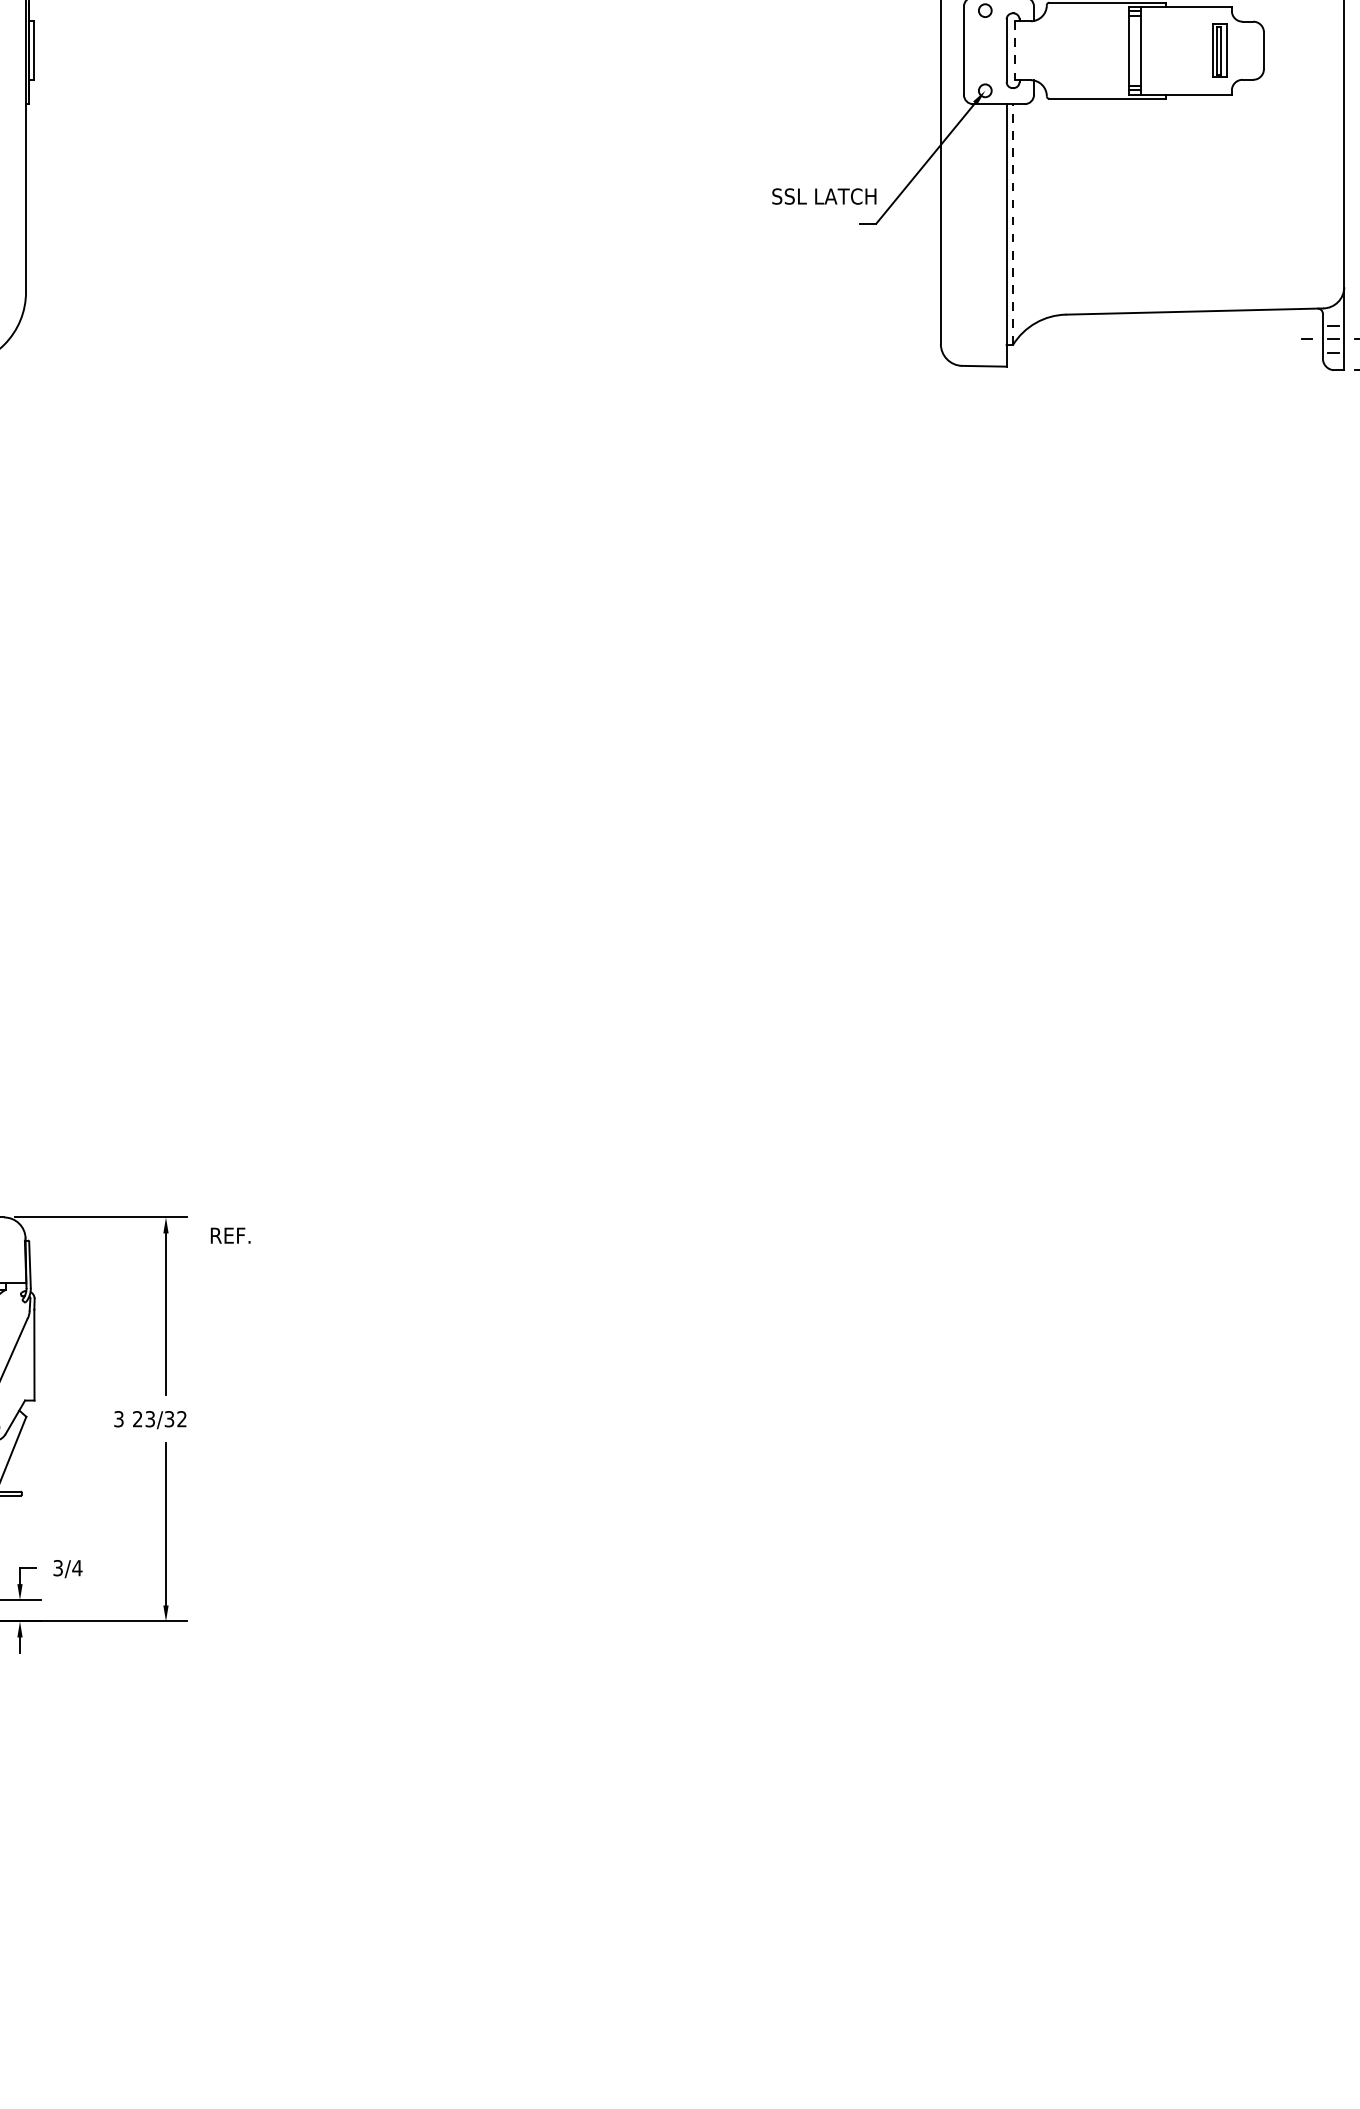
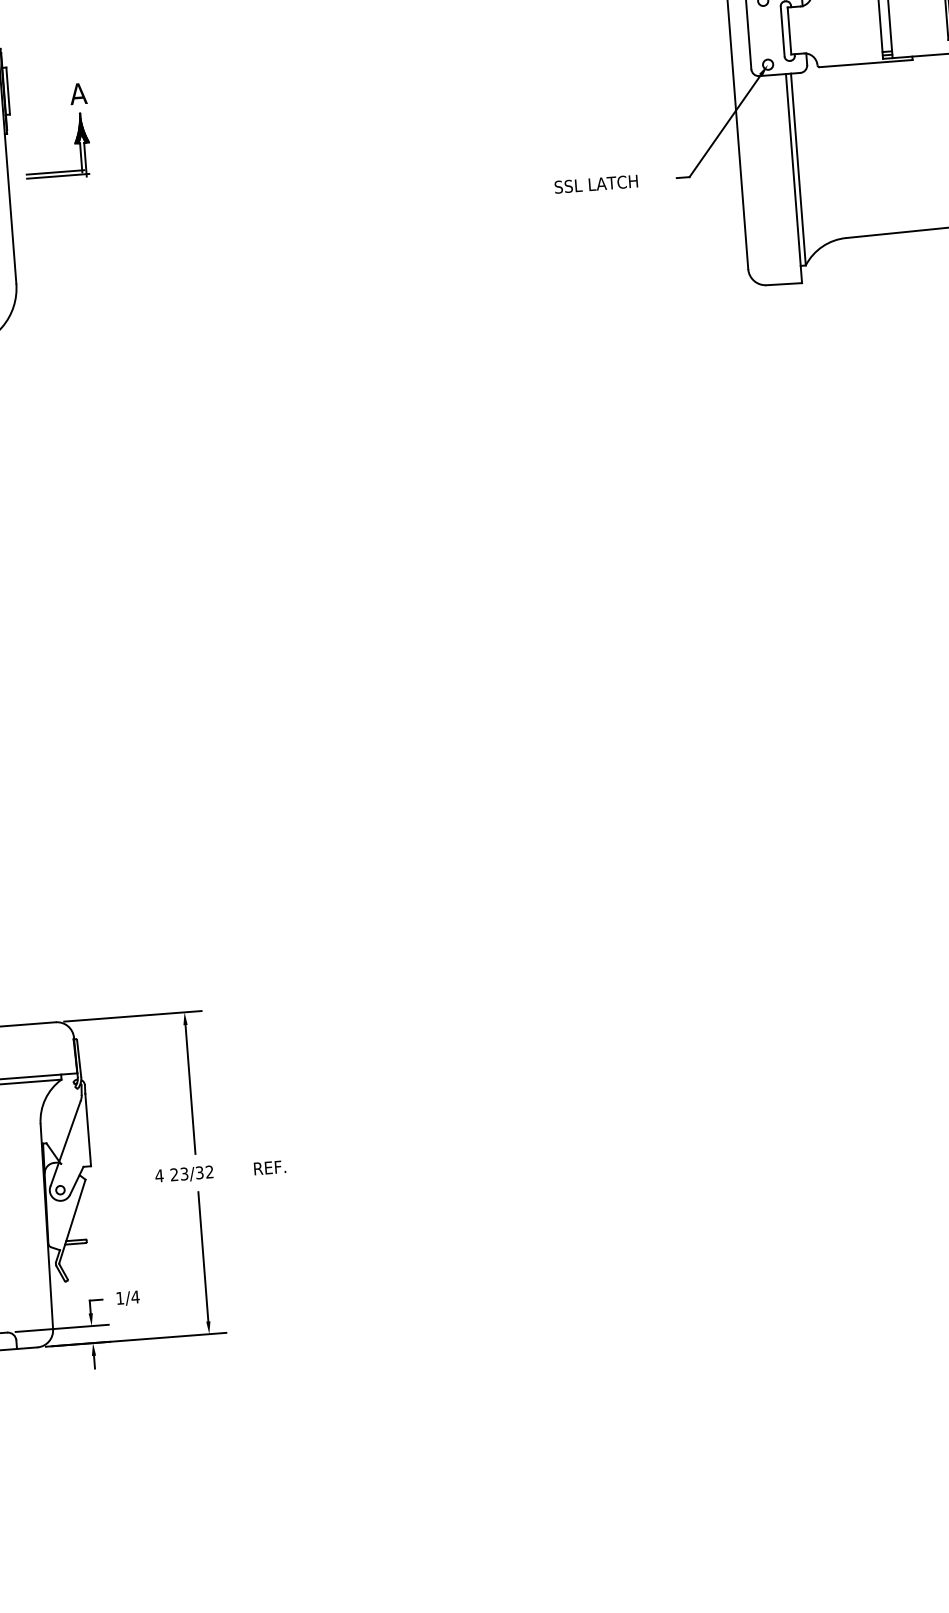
line: (1015, 51) -> (789, 31), dashed -> solid
part: (115, 113) -> (76, 136), added
text: (824, 196) -> (596, 184), moved
line: (1013, 224) -> (798, 169), dashed -> solid
text: (230, 1235) -> (269, 1167), moved
text: (118, 1419) -> (159, 1176), 3 -> 4
text: (57, 1568) -> (119, 1298), 3/4 -> 1/4

